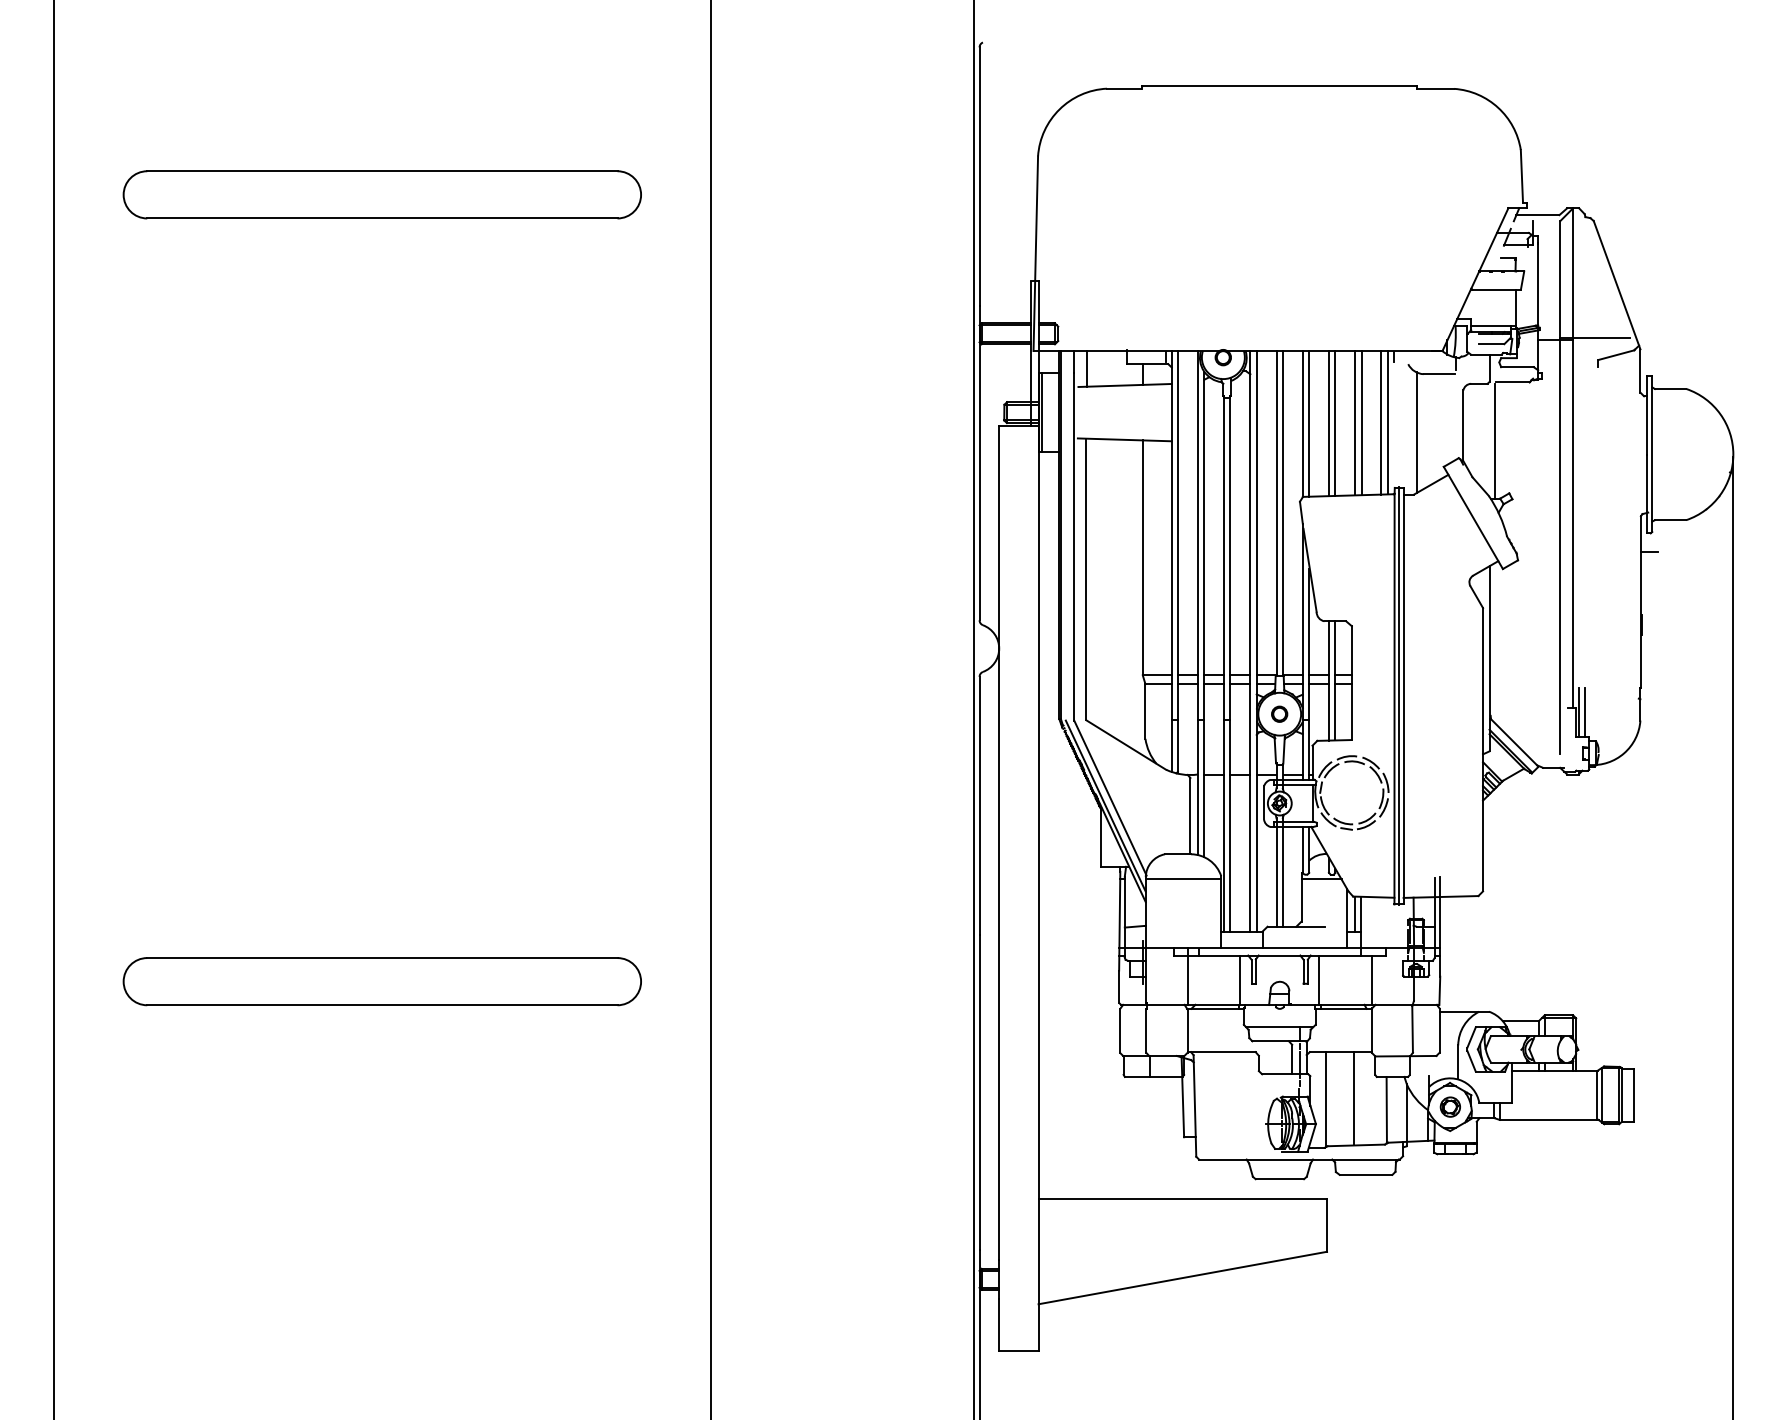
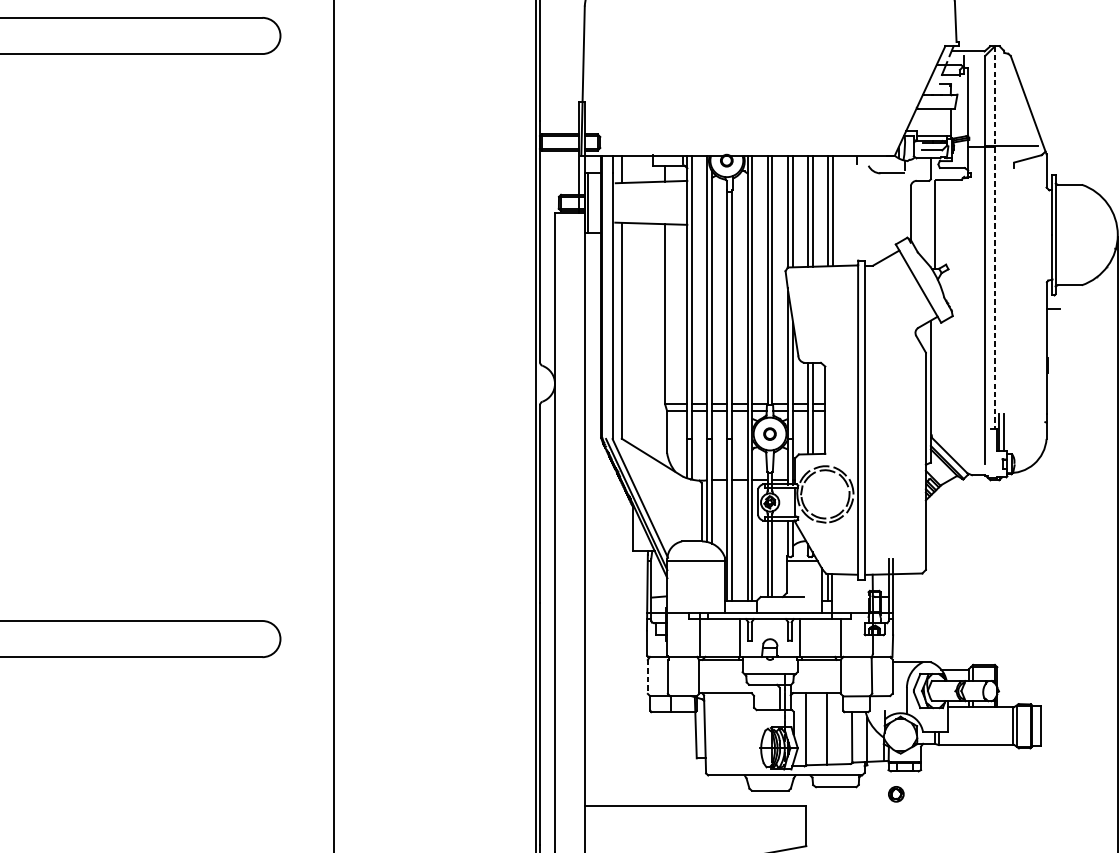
line: (1381, 422) -> (848, 210), removed
line: (1387, 422) -> (852, 210), removed
line: (1416, 432) -> (874, 218), removed
line: (1573, 457) -> (995, 237), solid -> dashed
line: (1399, 695) -> (861, 419), removed
line: (1120, 1031) -> (647, 677), solid -> dashed
part: (1449, 1106) -> (895, 793), moved

